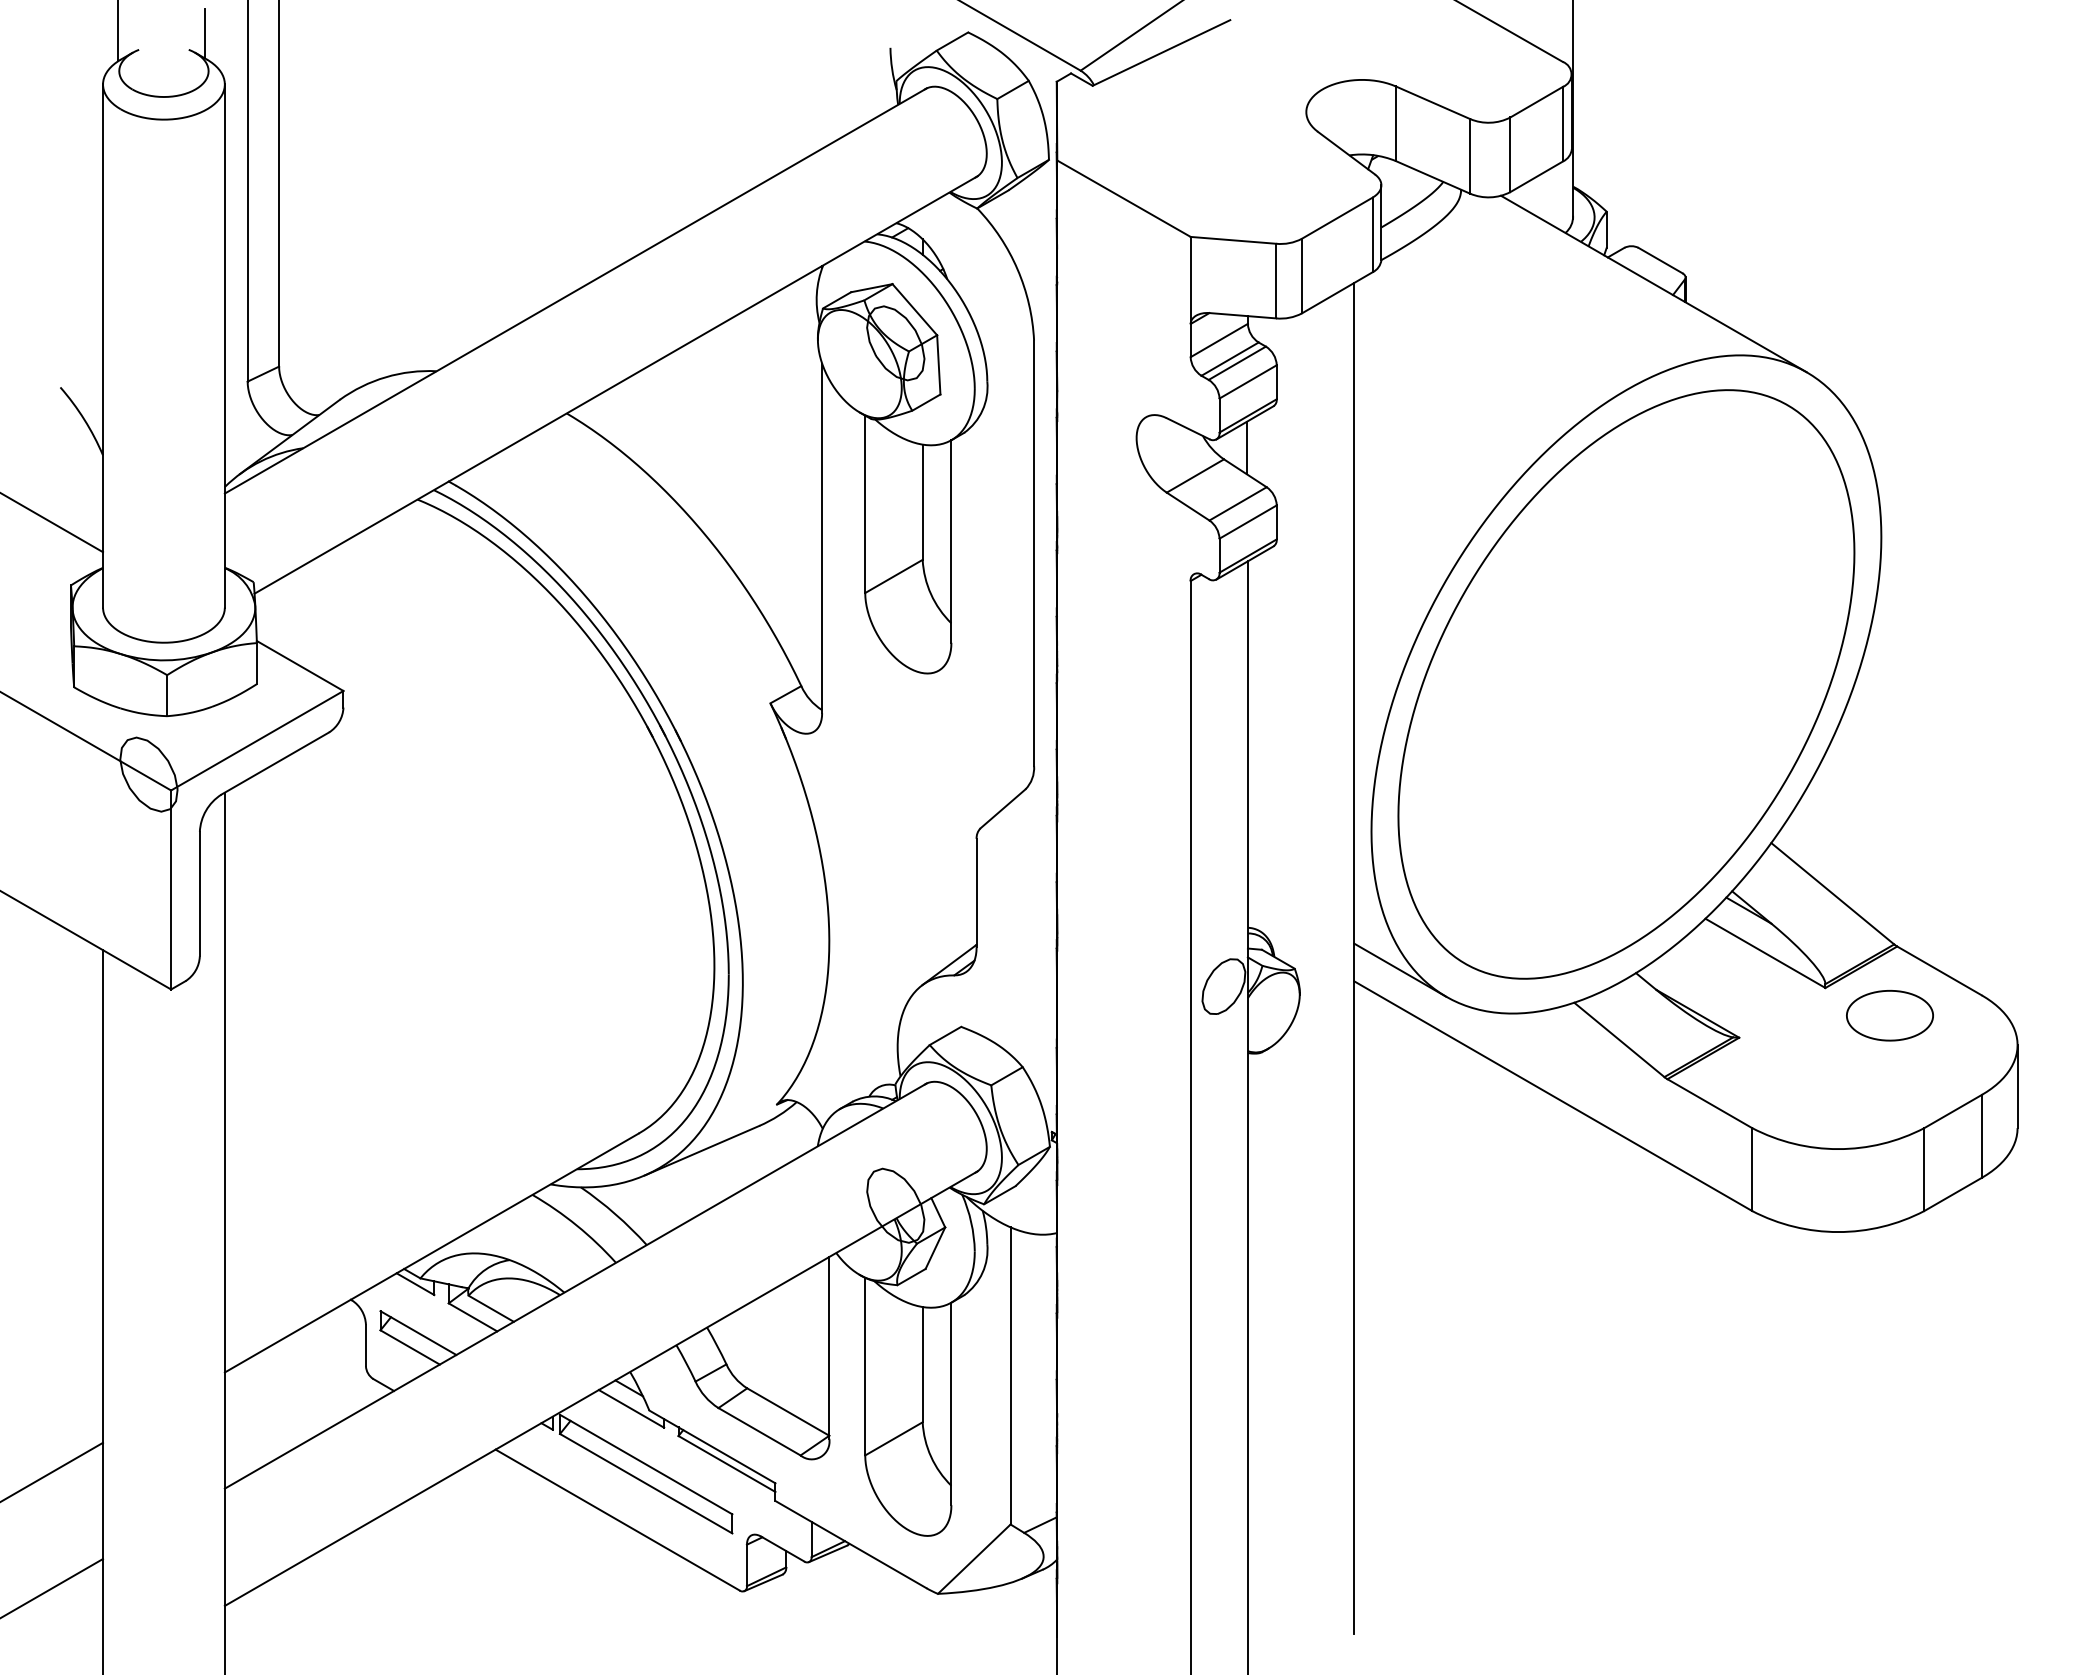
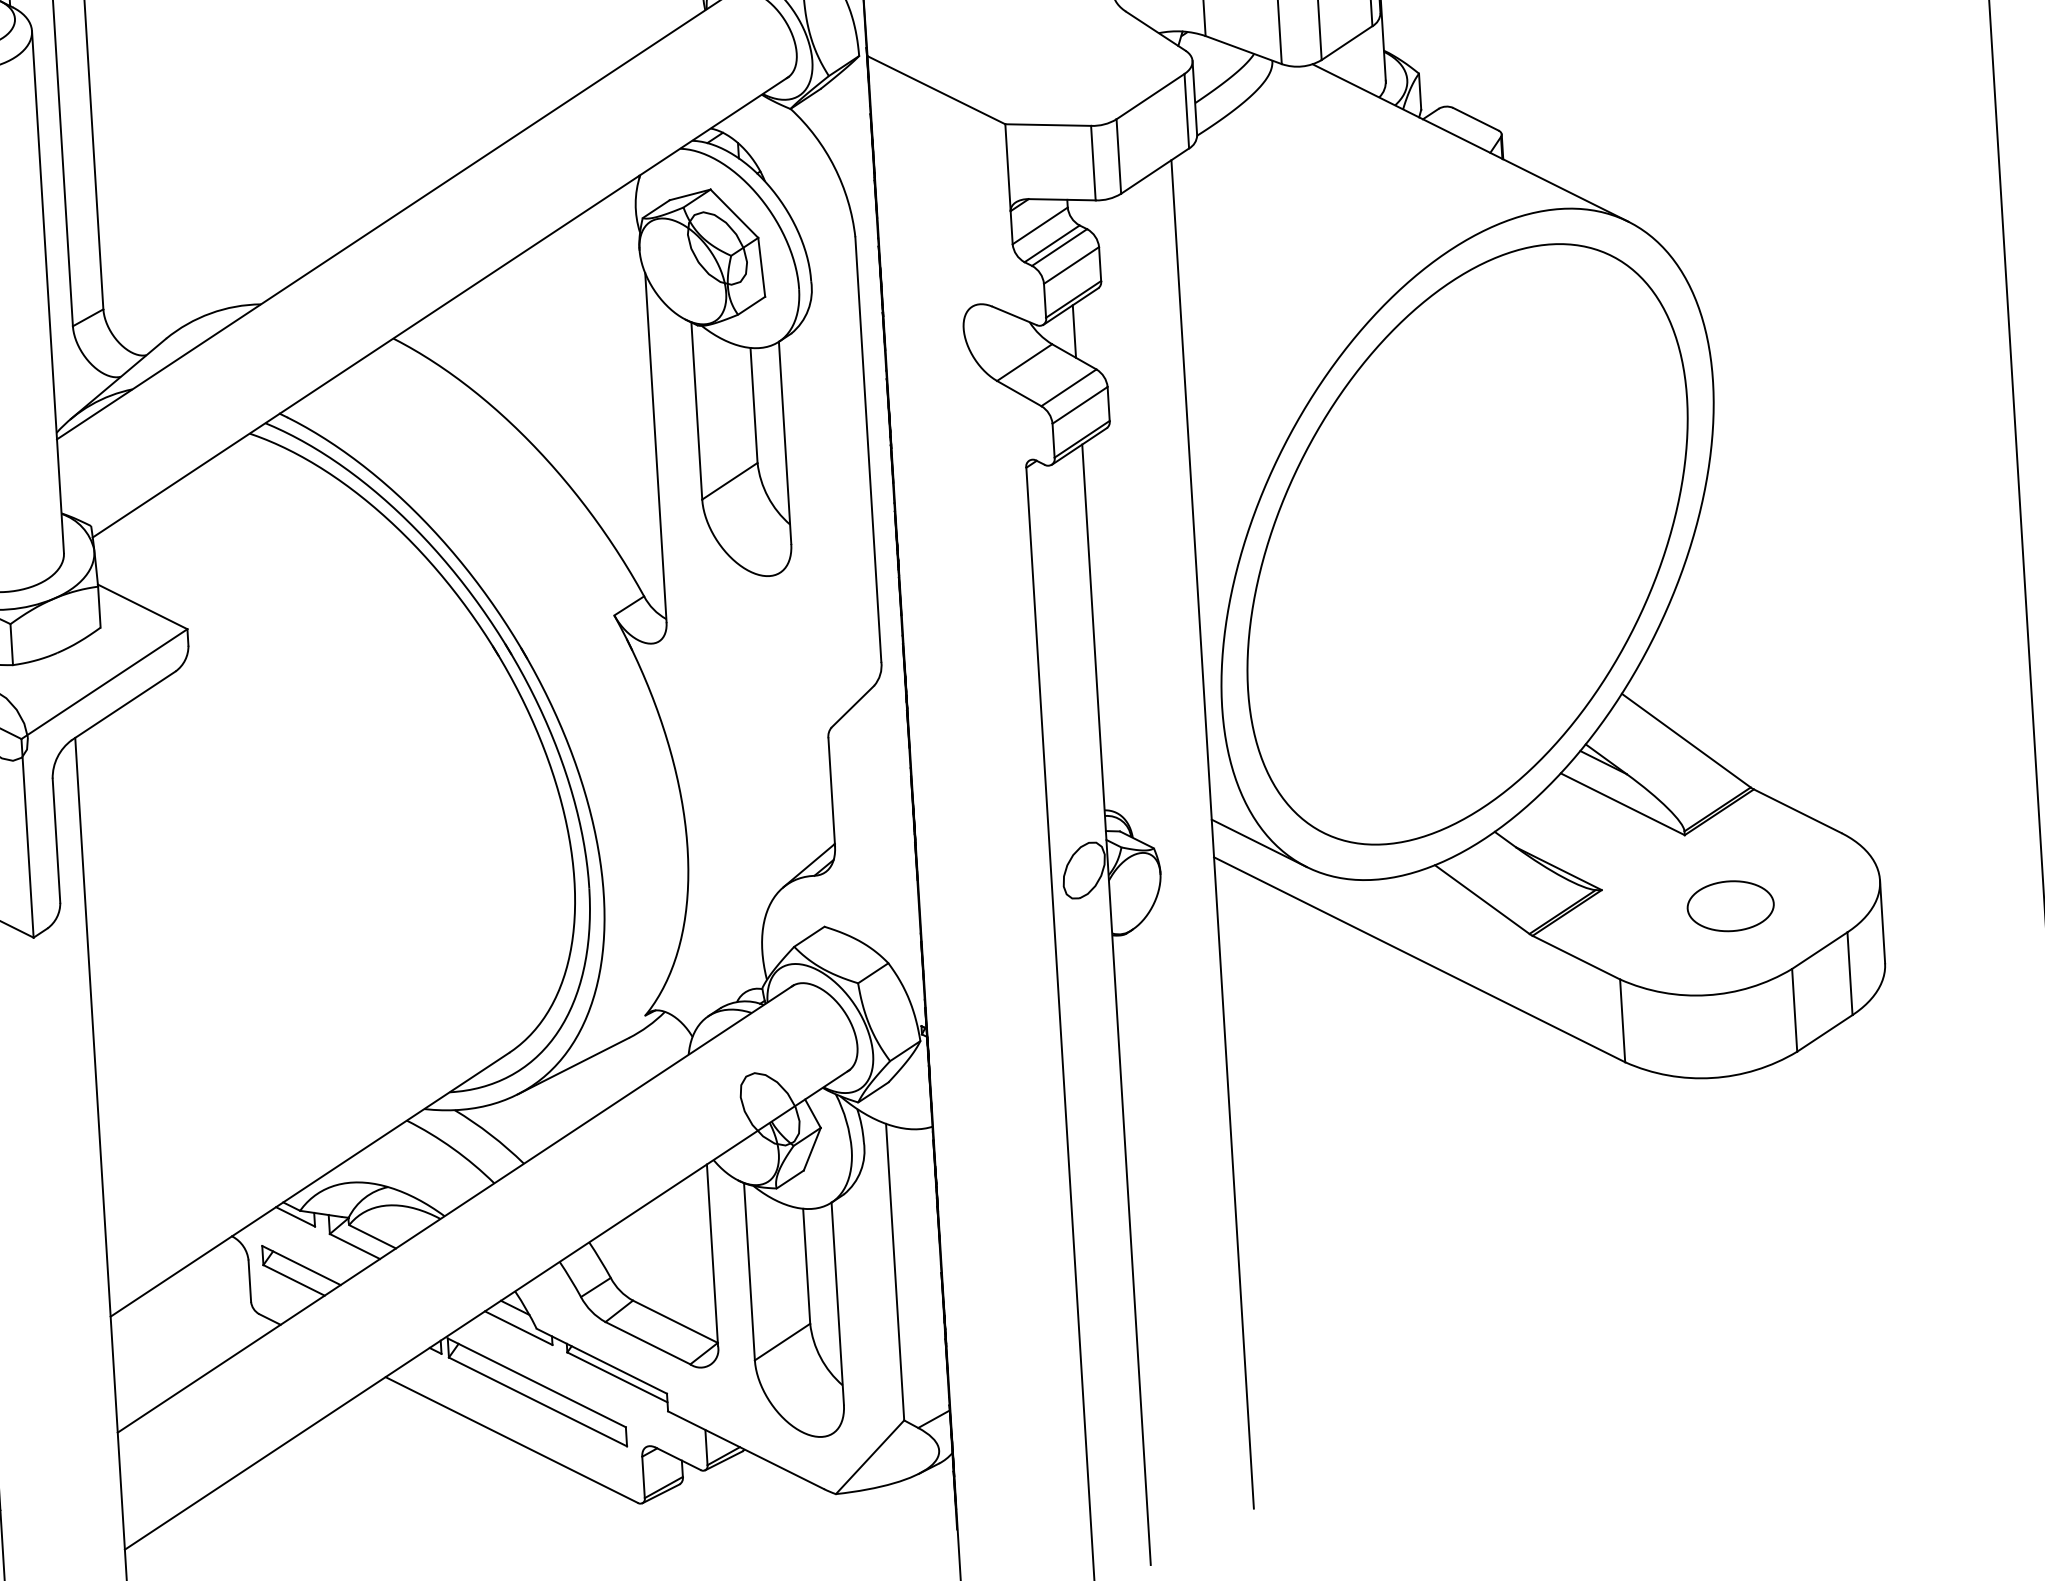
part: (1889, 1015) -> (1730, 906), moved

